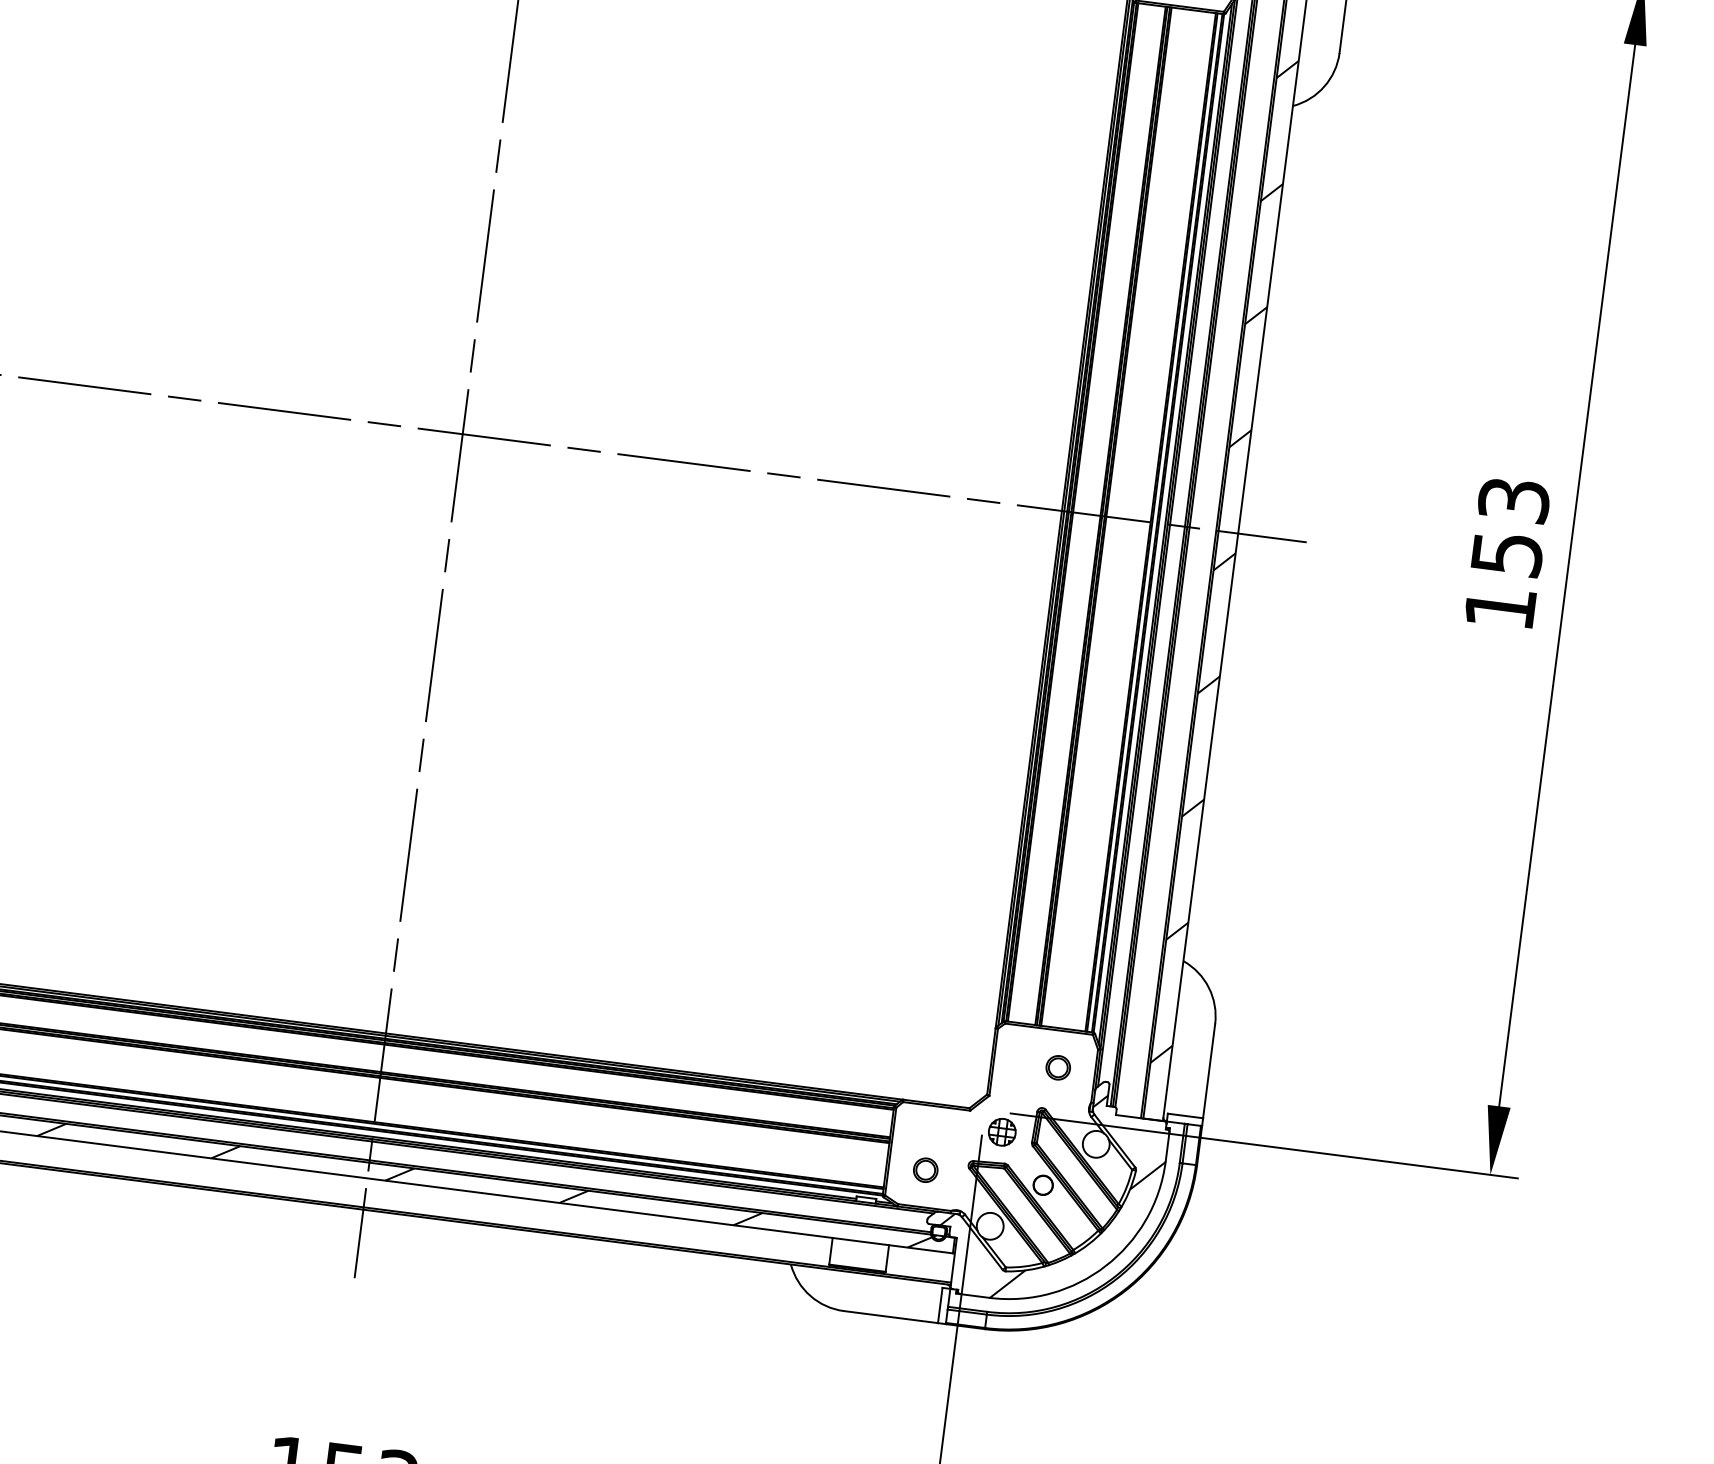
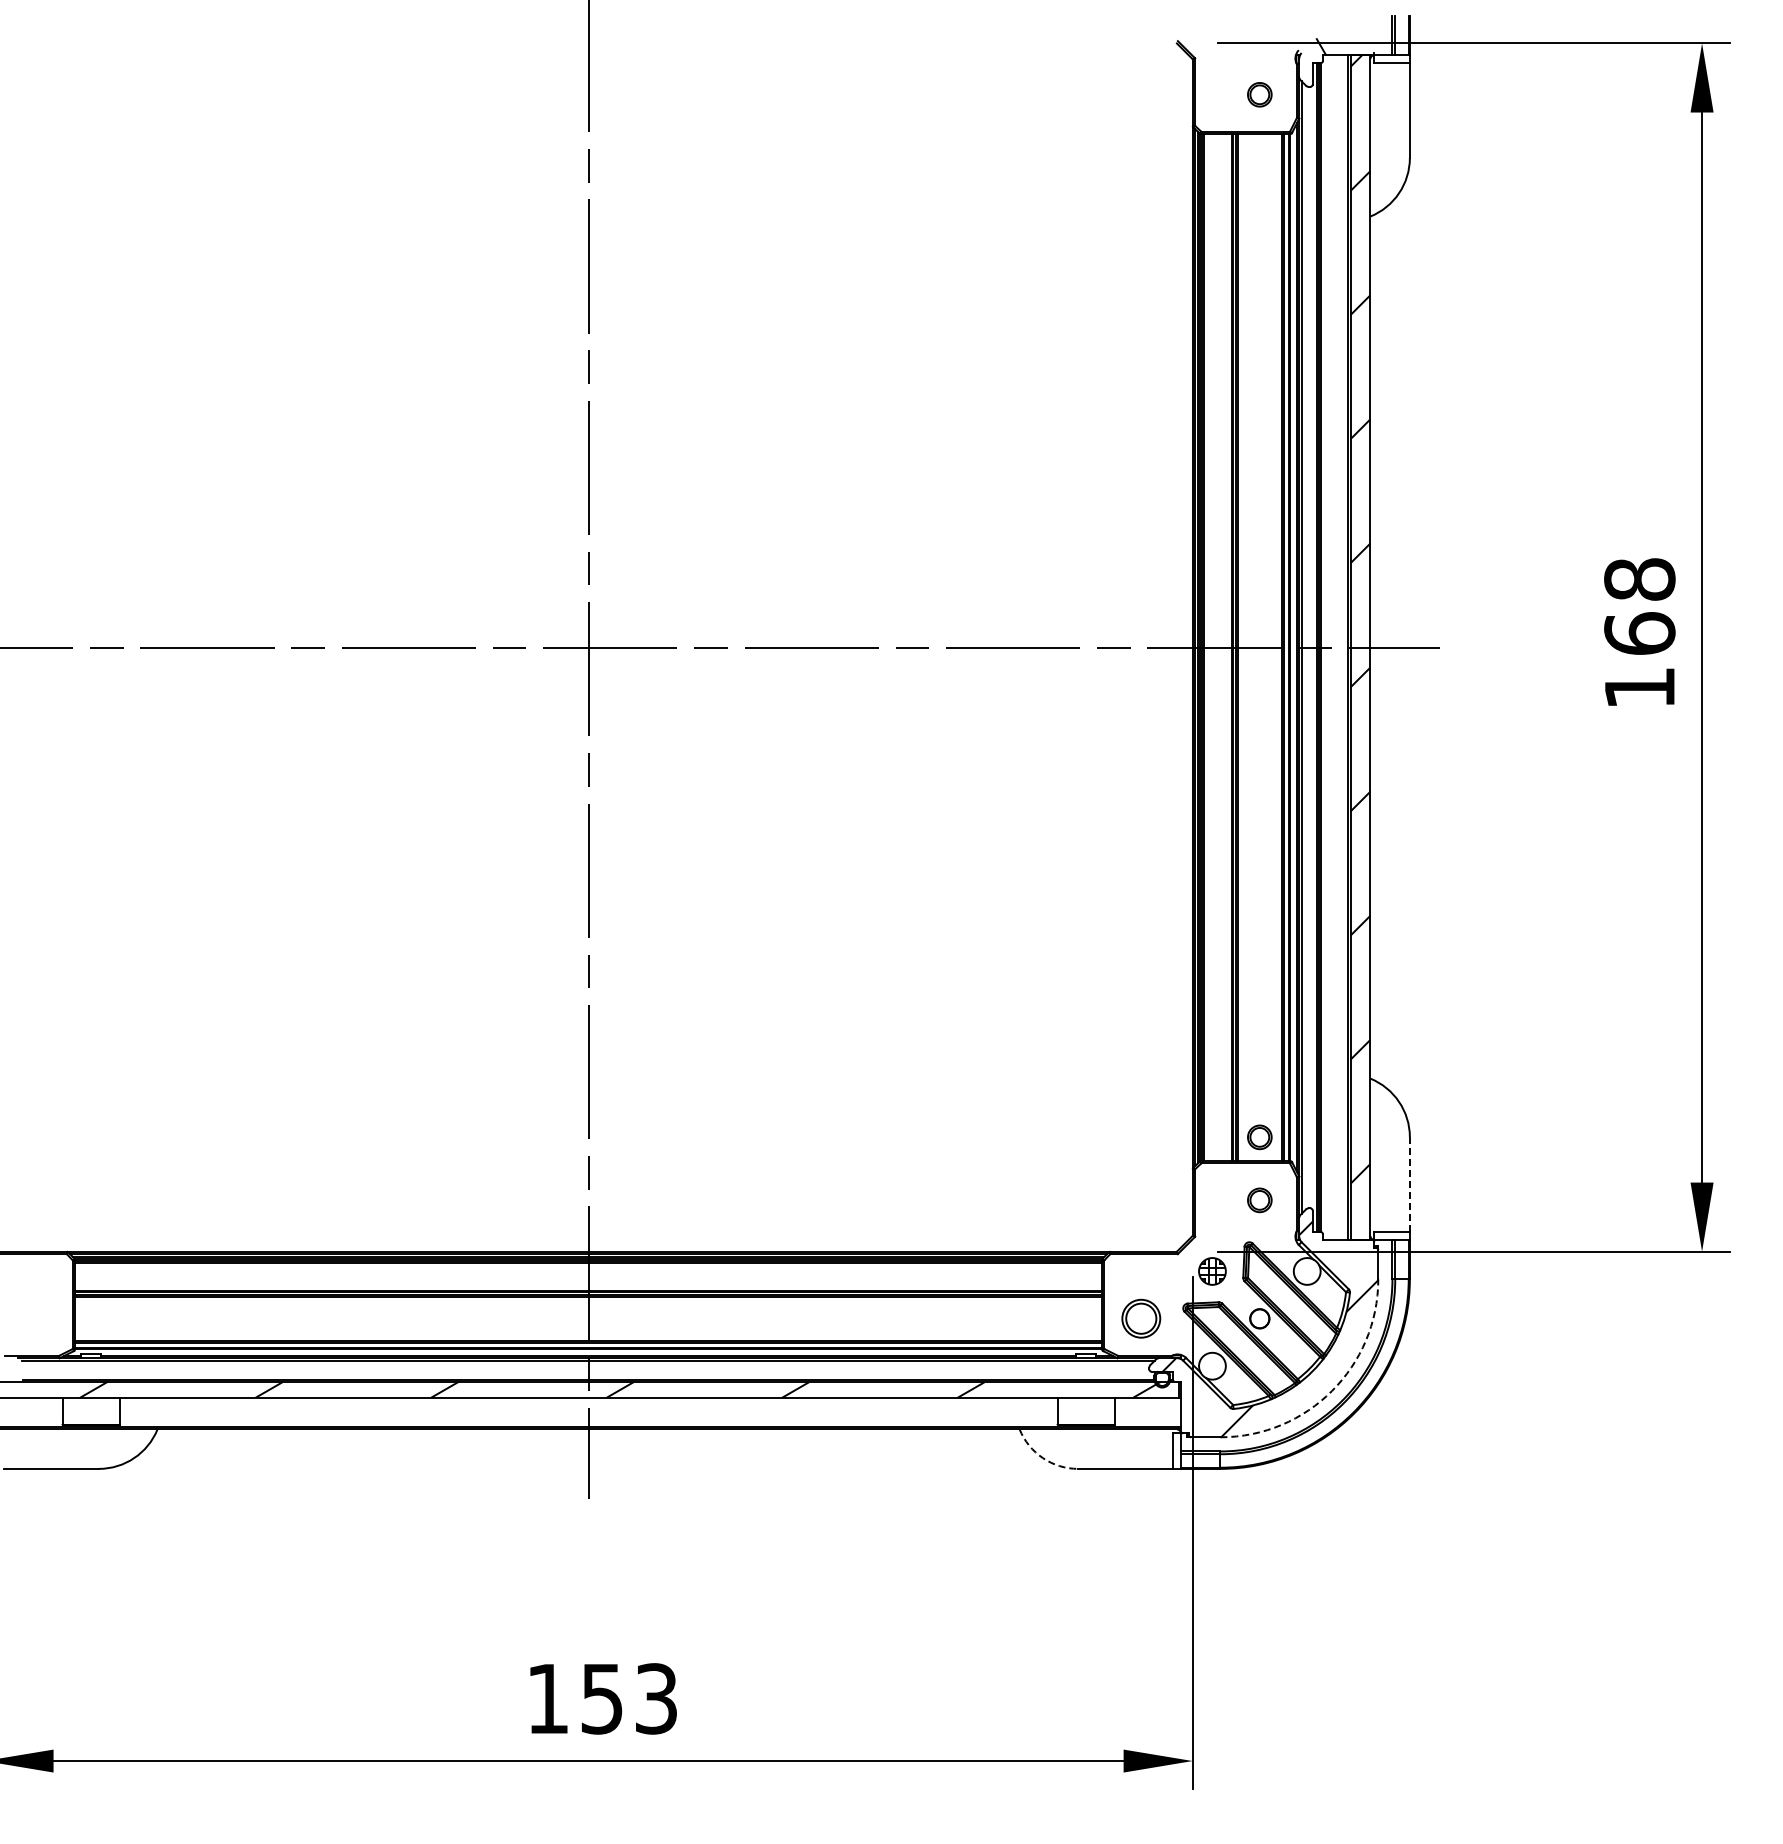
text: (1510, 527) -> (1639, 606), 153 -> 168
part: (1065, 1005) -> (1259, 1137), added
line: (1208, 1072) -> (1409, 1185), solid -> dashed
part: (925, 1169) -> (1141, 1318), size x1.6
arc: (1106, 1266) -> (1332, 1391), solid -> dashed
arc: (809, 1296) -> (1042, 1458), solid -> dashed

